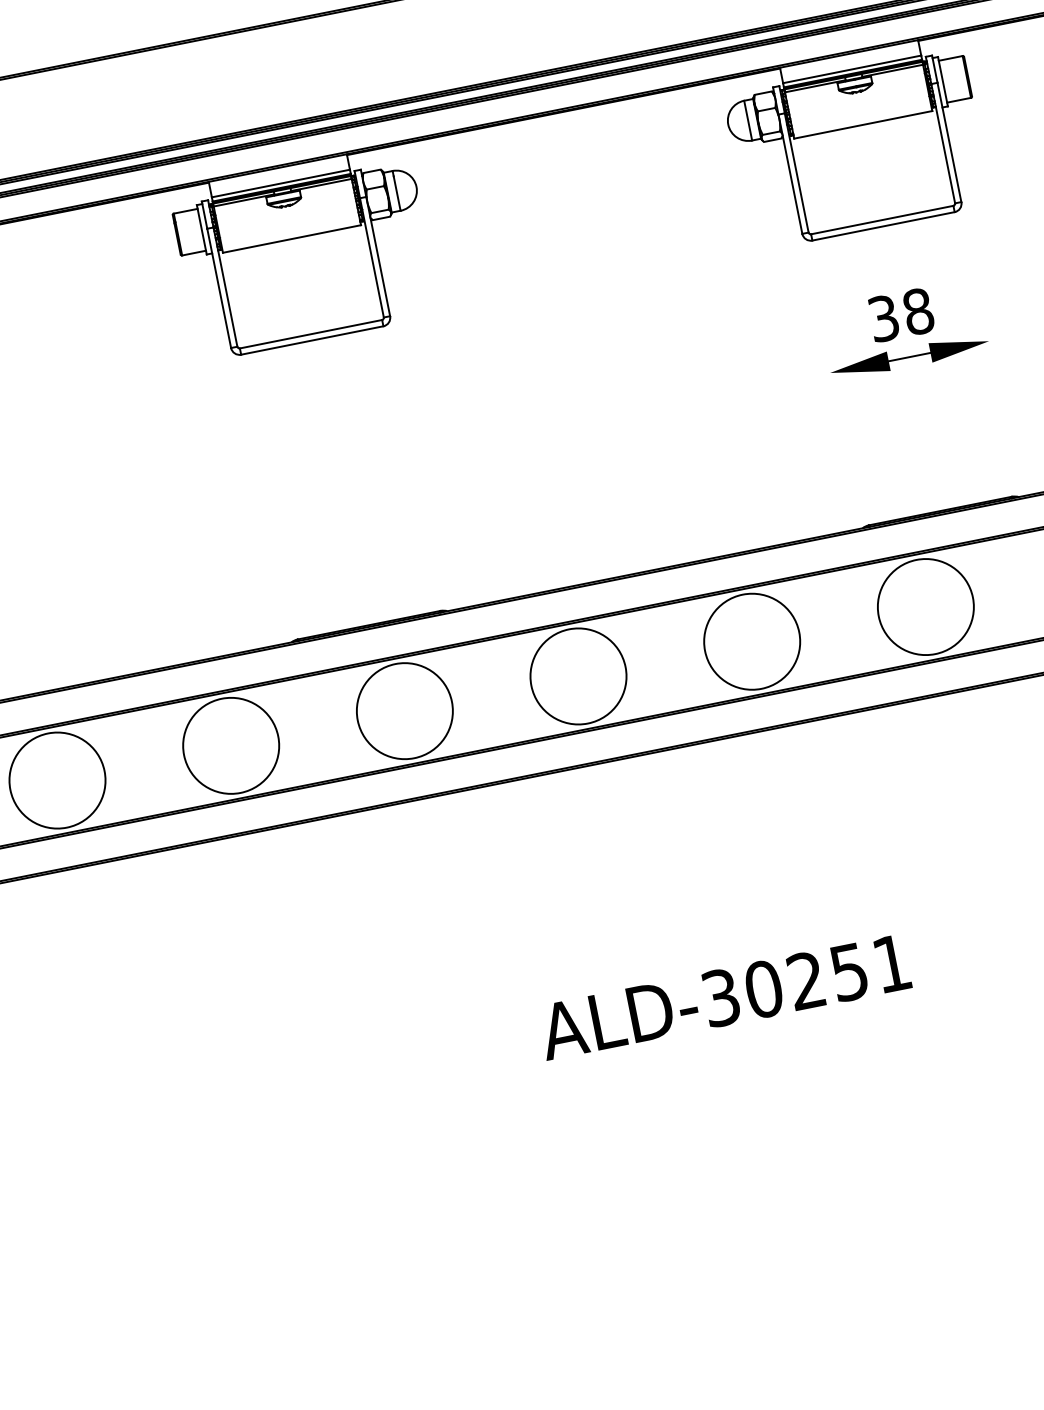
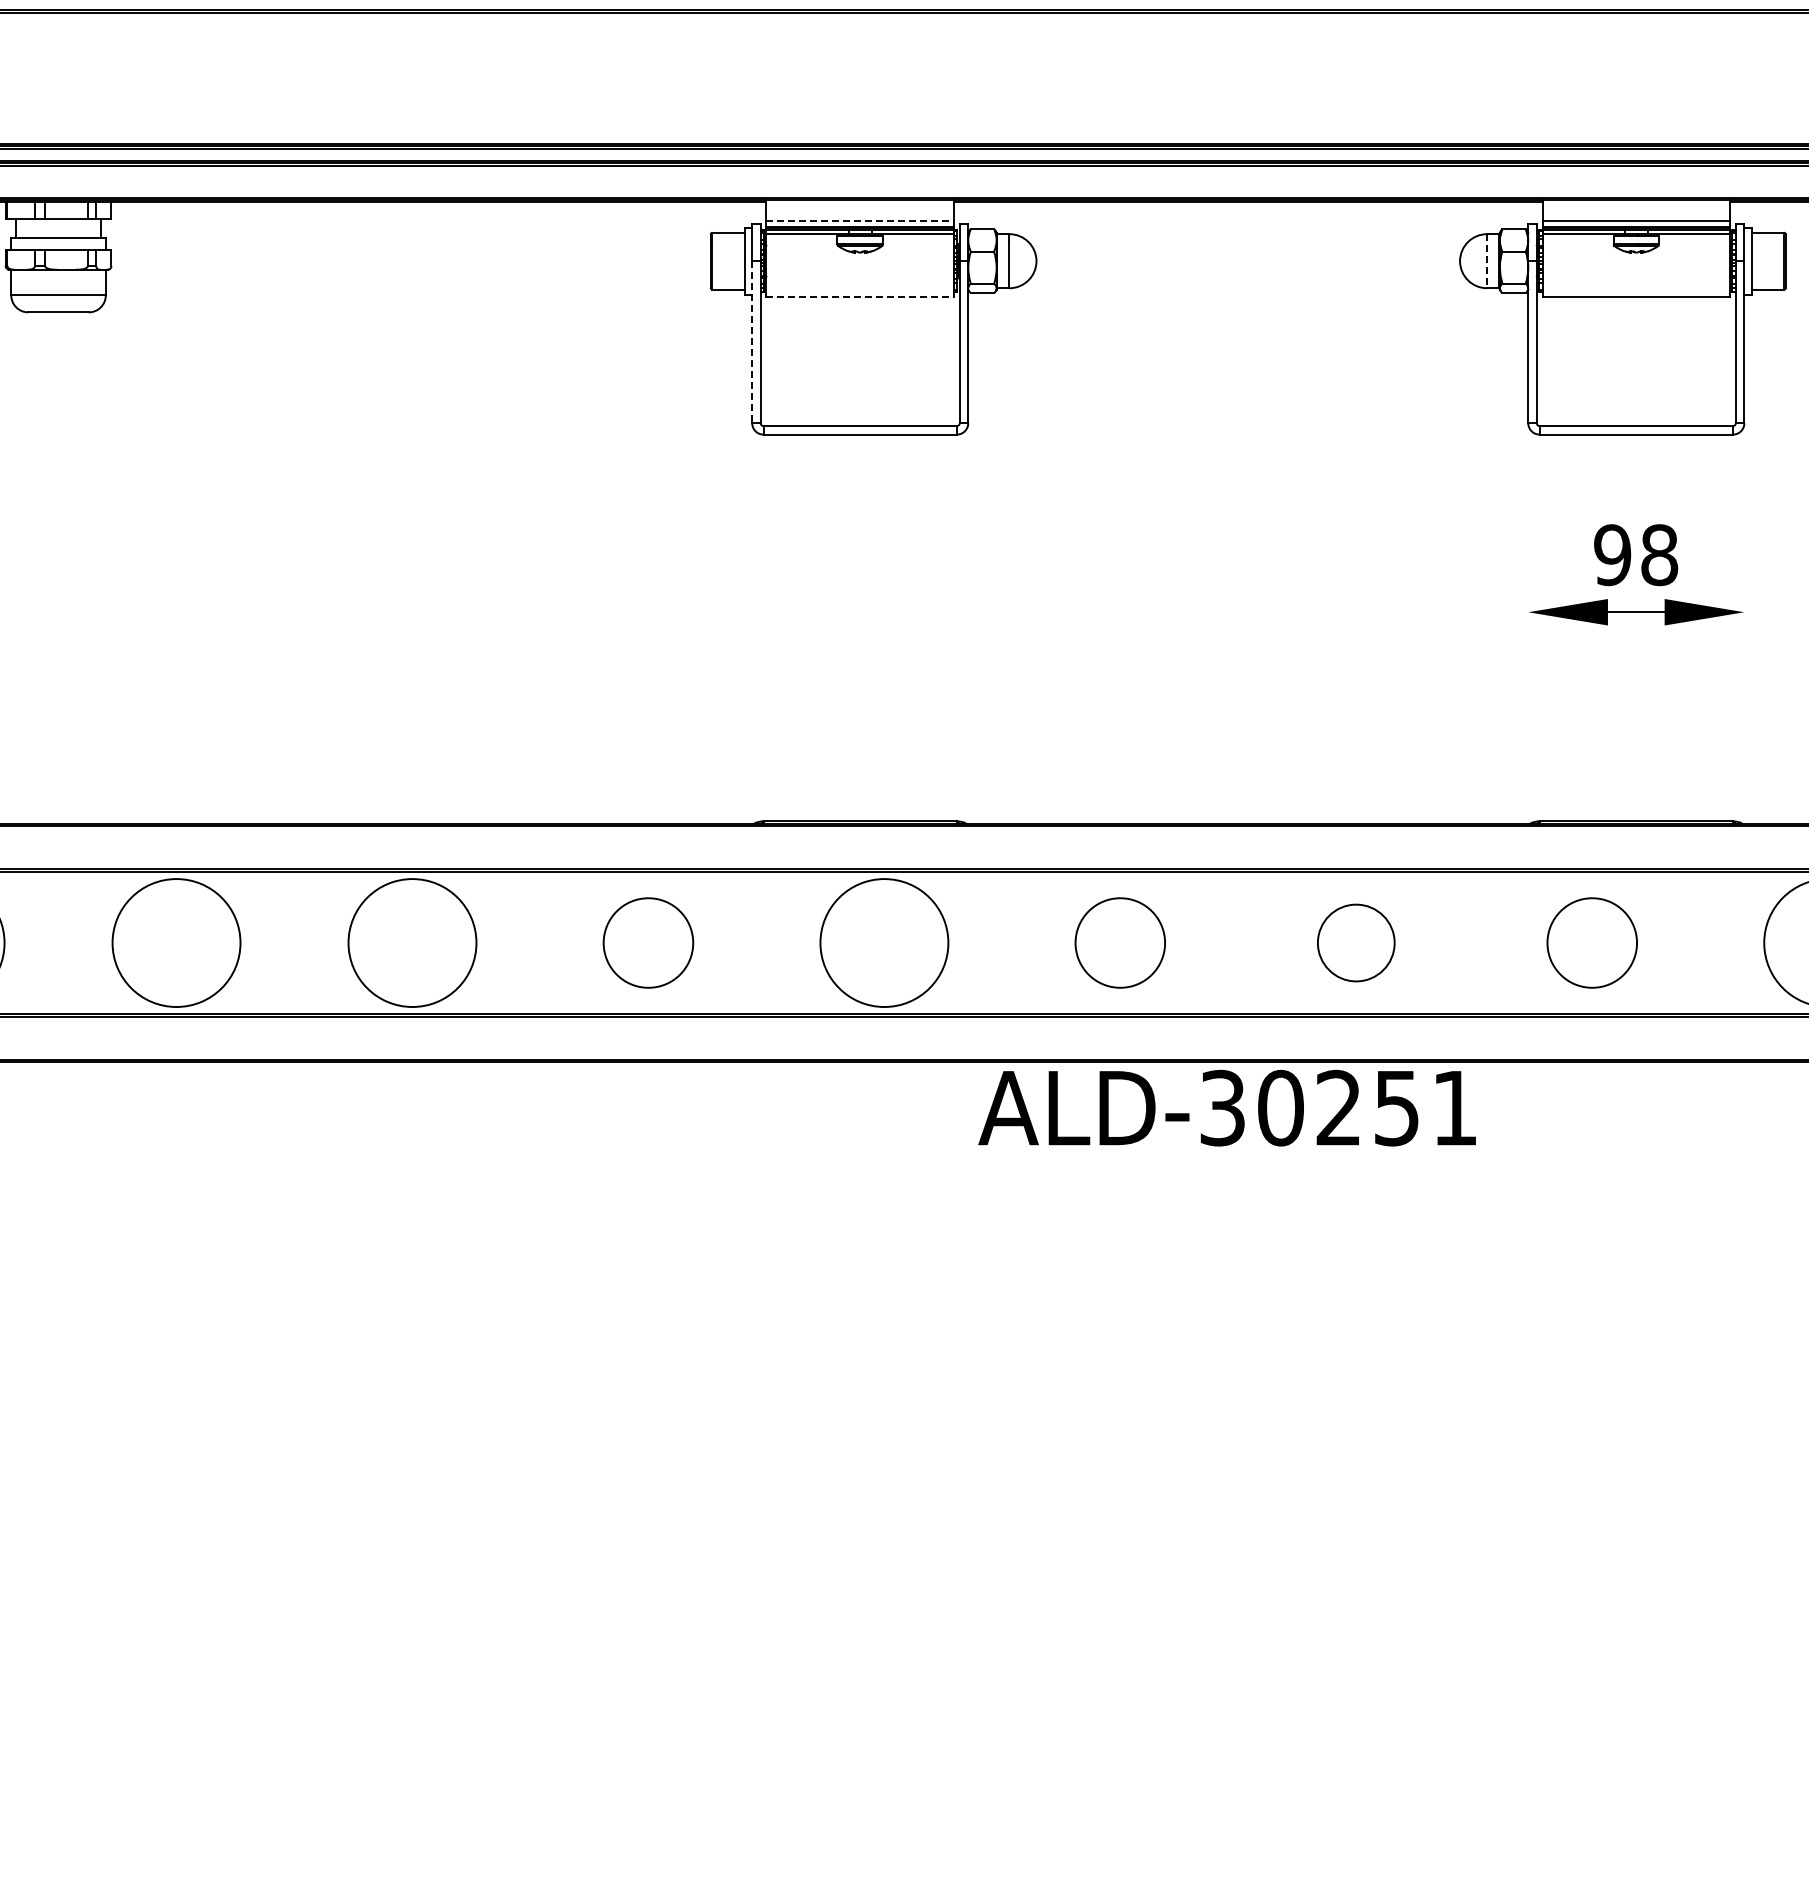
line: (748, 120) -> (1487, 261), solid -> dashed
line: (281, 183) -> (860, 221), solid -> dashed
line: (292, 238) -> (860, 296), solid -> dashed
line: (219, 288) -> (752, 342), solid -> dashed
text: (883, 318) -> (1612, 555), 38 -> 98
circle: (926, 607) -> (1592, 943), size x0.7
circle: (752, 642) -> (1356, 943), size x0.6
circle: (578, 676) -> (1120, 943), size x0.7
circle: (231, 746) -> (648, 943), size x0.7
text: (723, 996) -> (1226, 1107), moved

